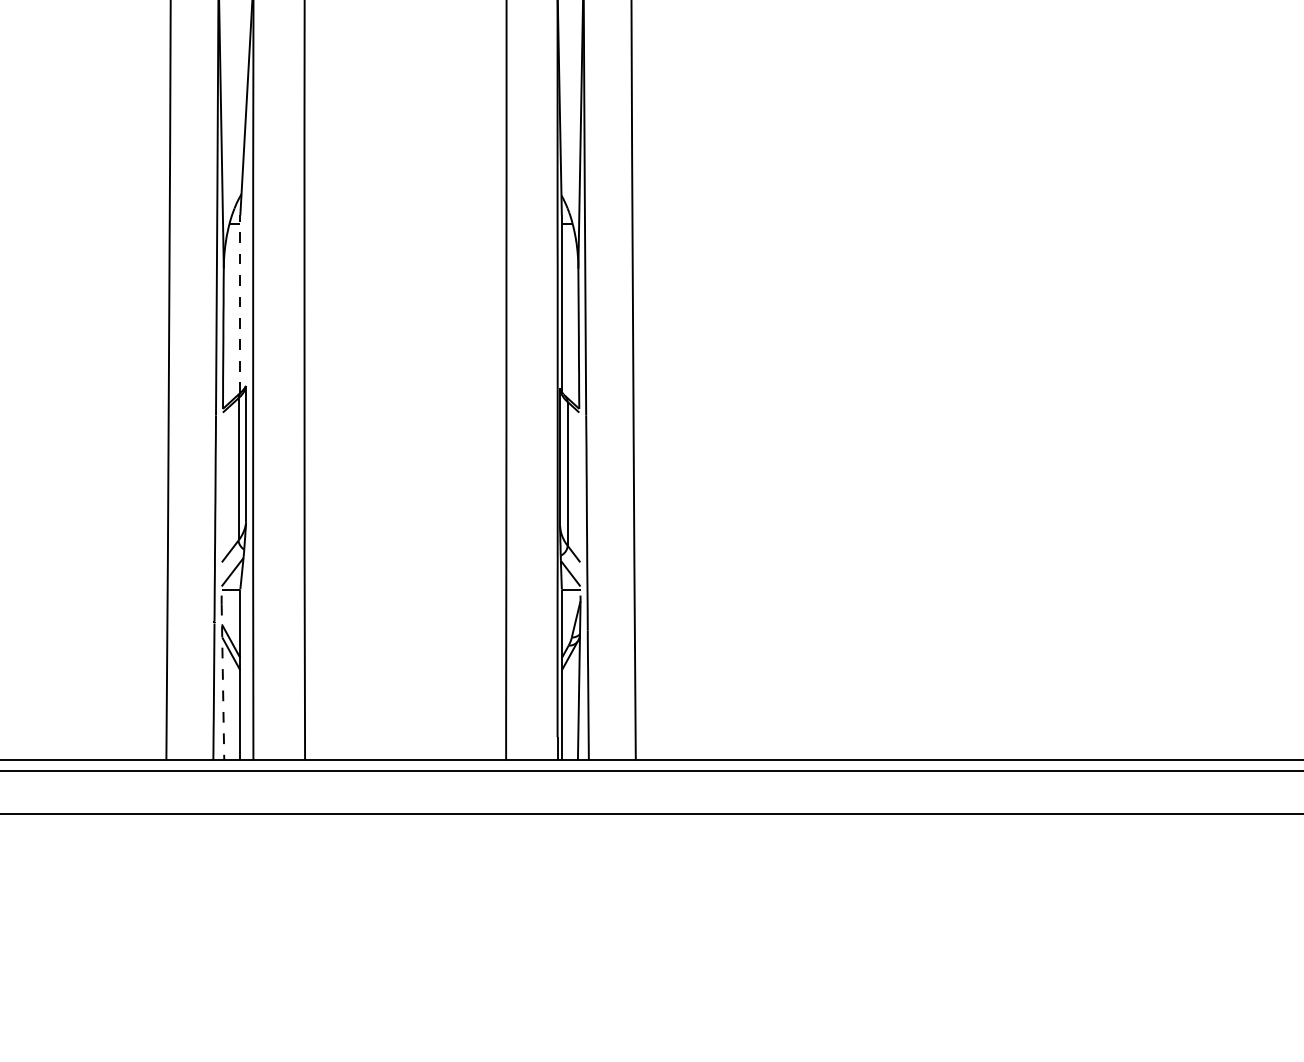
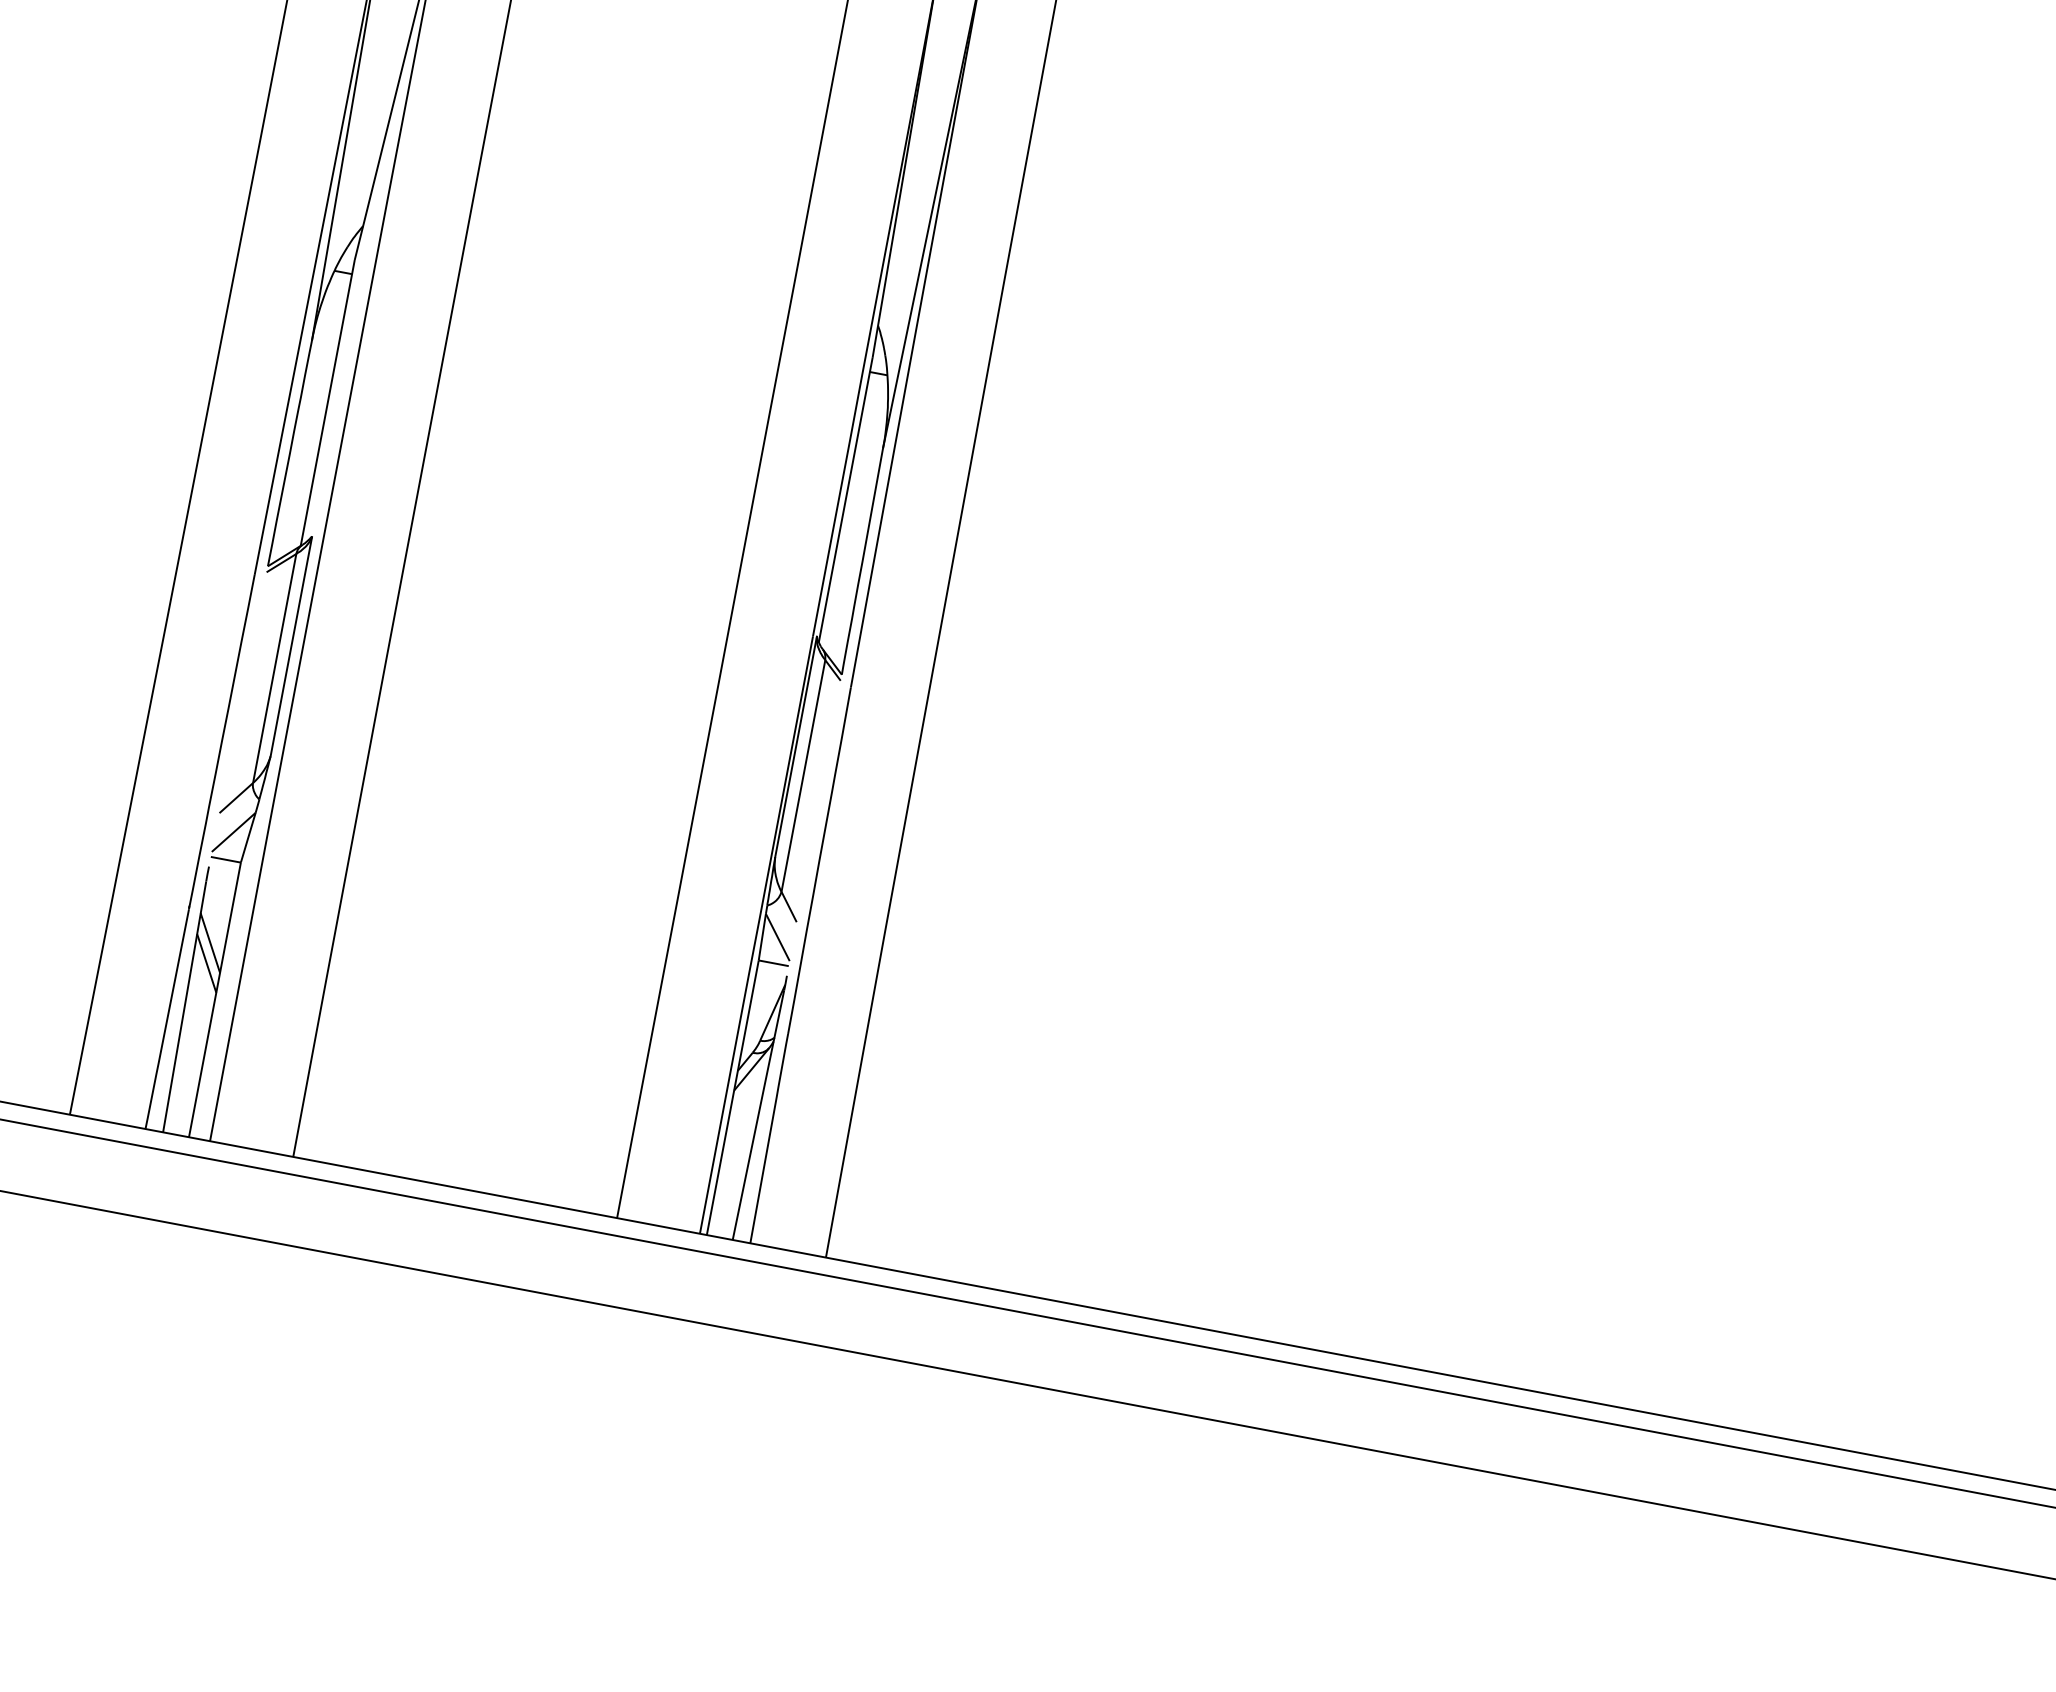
line: (240, 304) -> (327, 403), dashed -> solid
line: (222, 682) -> (183, 1006), dashed -> solid

